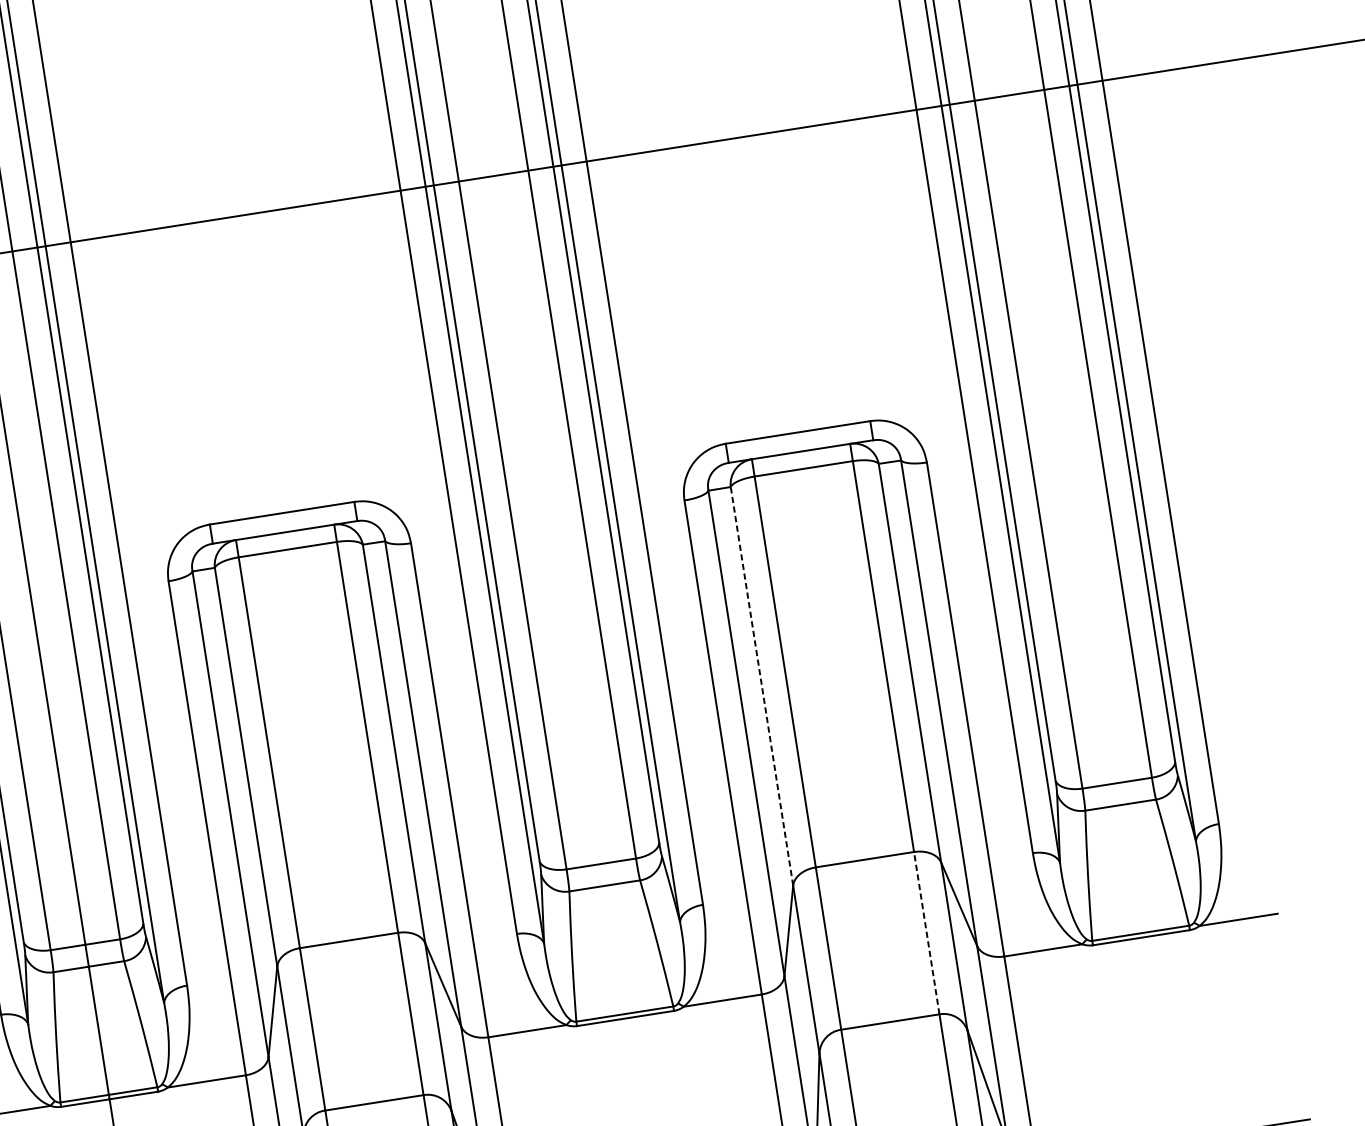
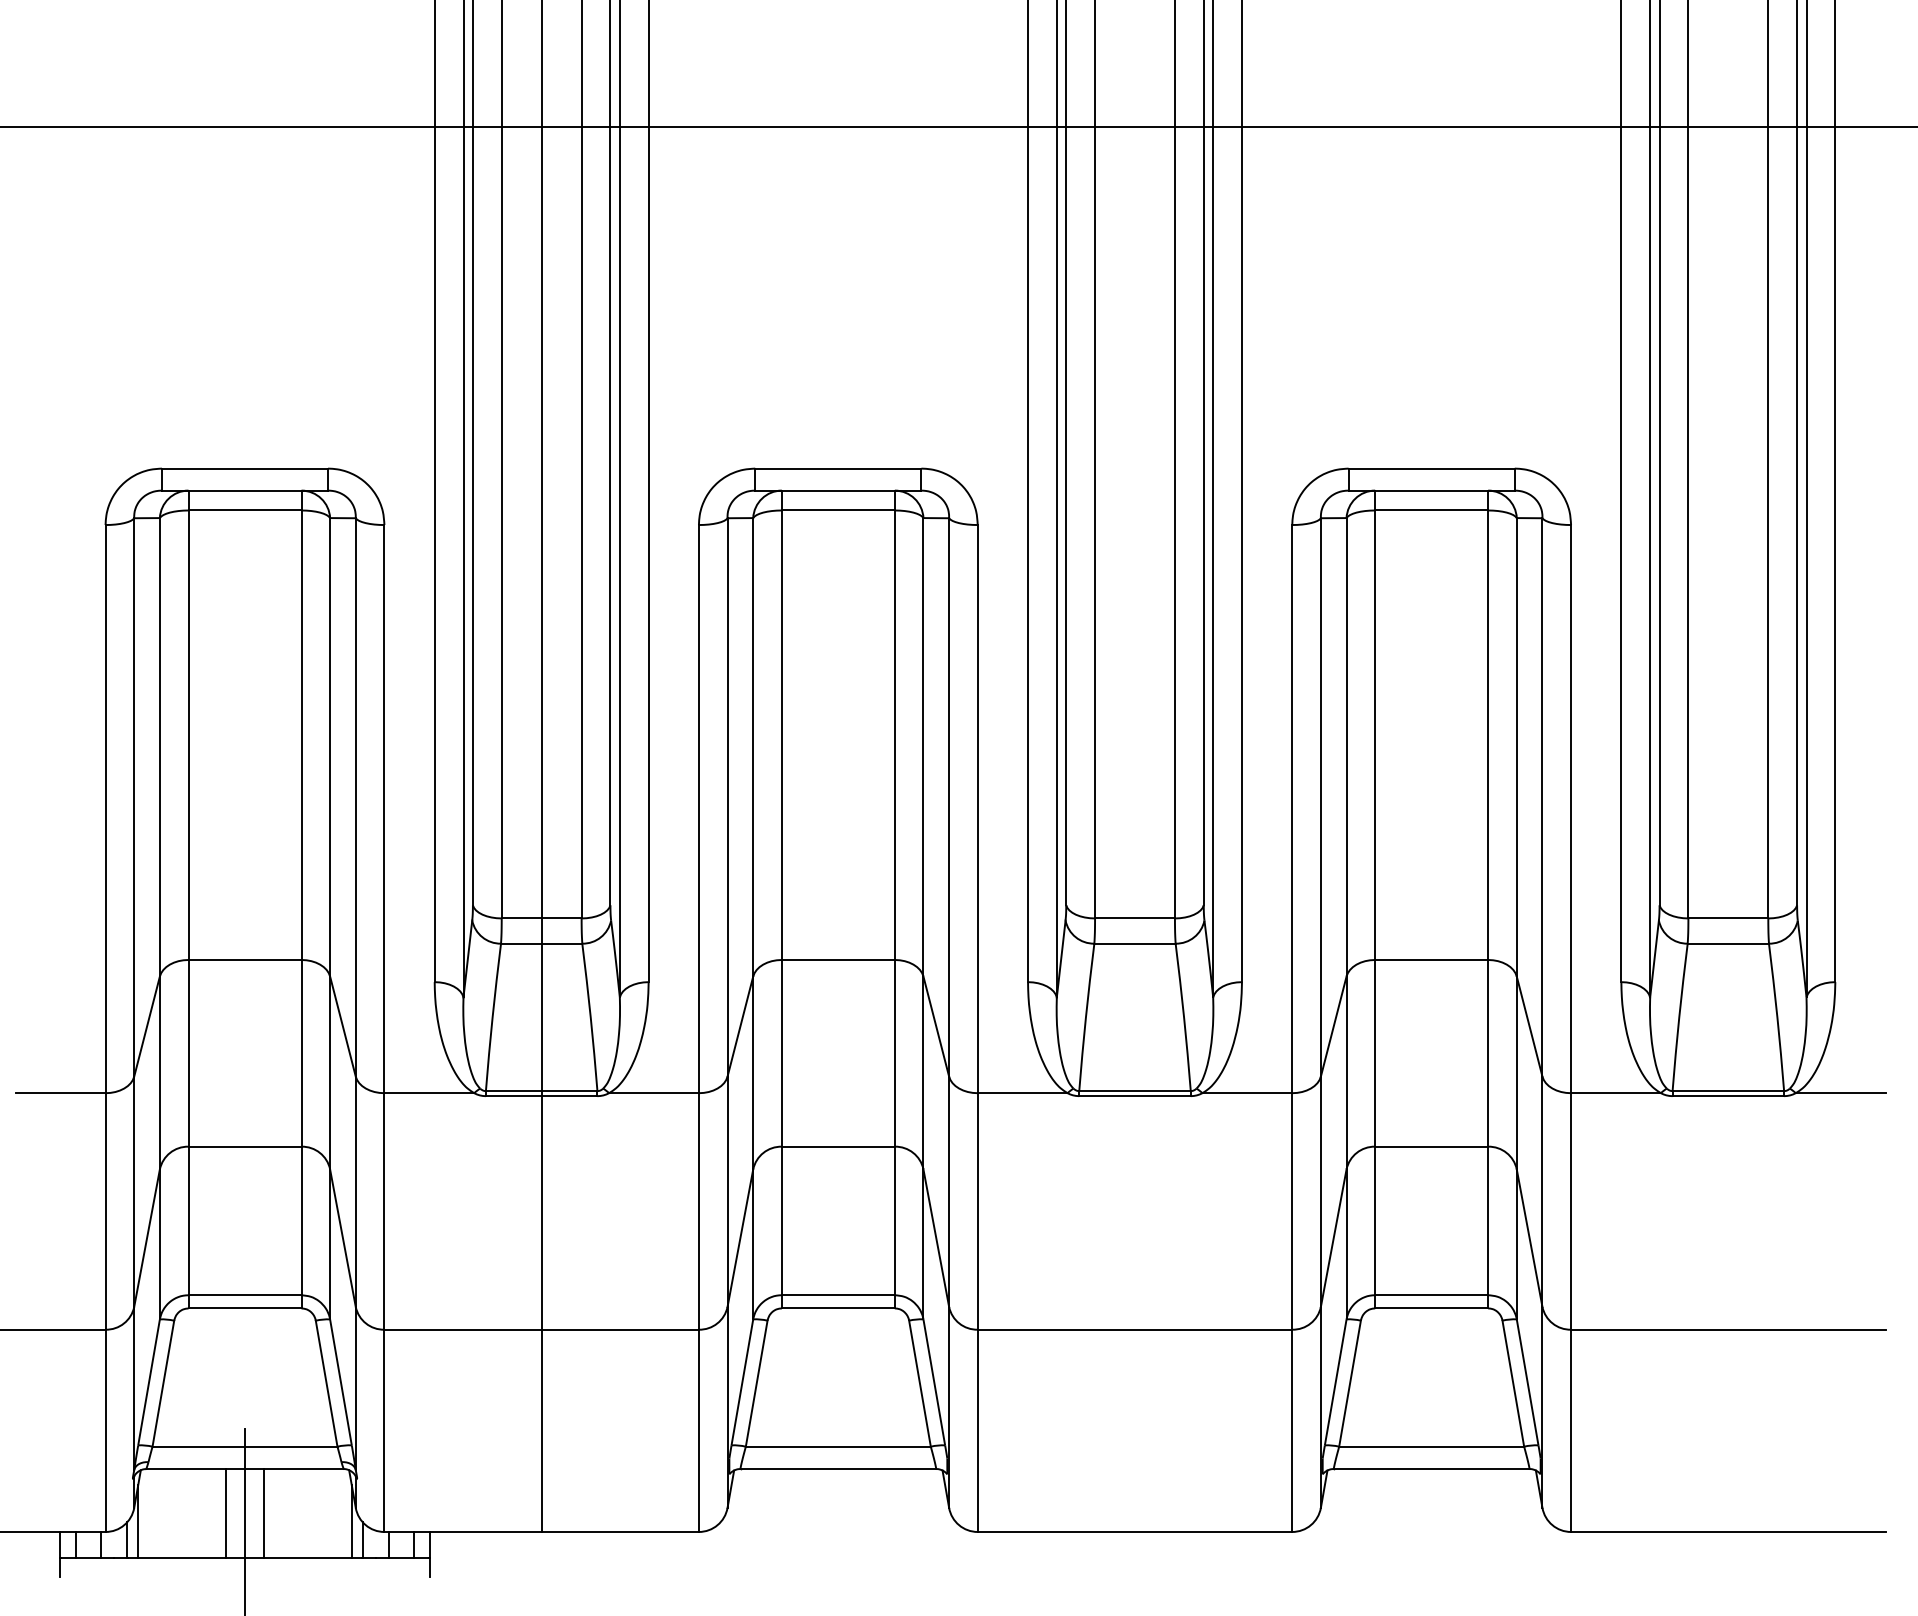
line: (761, 685) -> (1346, 746), dashed -> solid
line: (926, 932) -> (1488, 1052), dashed -> solid

